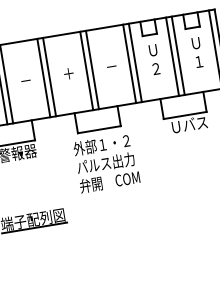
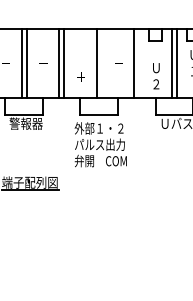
text: (154, 59) -> (156, 76), moved
line: (135, 62) -> (139, 62), removed
line: (91, 69) -> (101, 62), removed
text: (68, 73) -> (80, 76), moved

